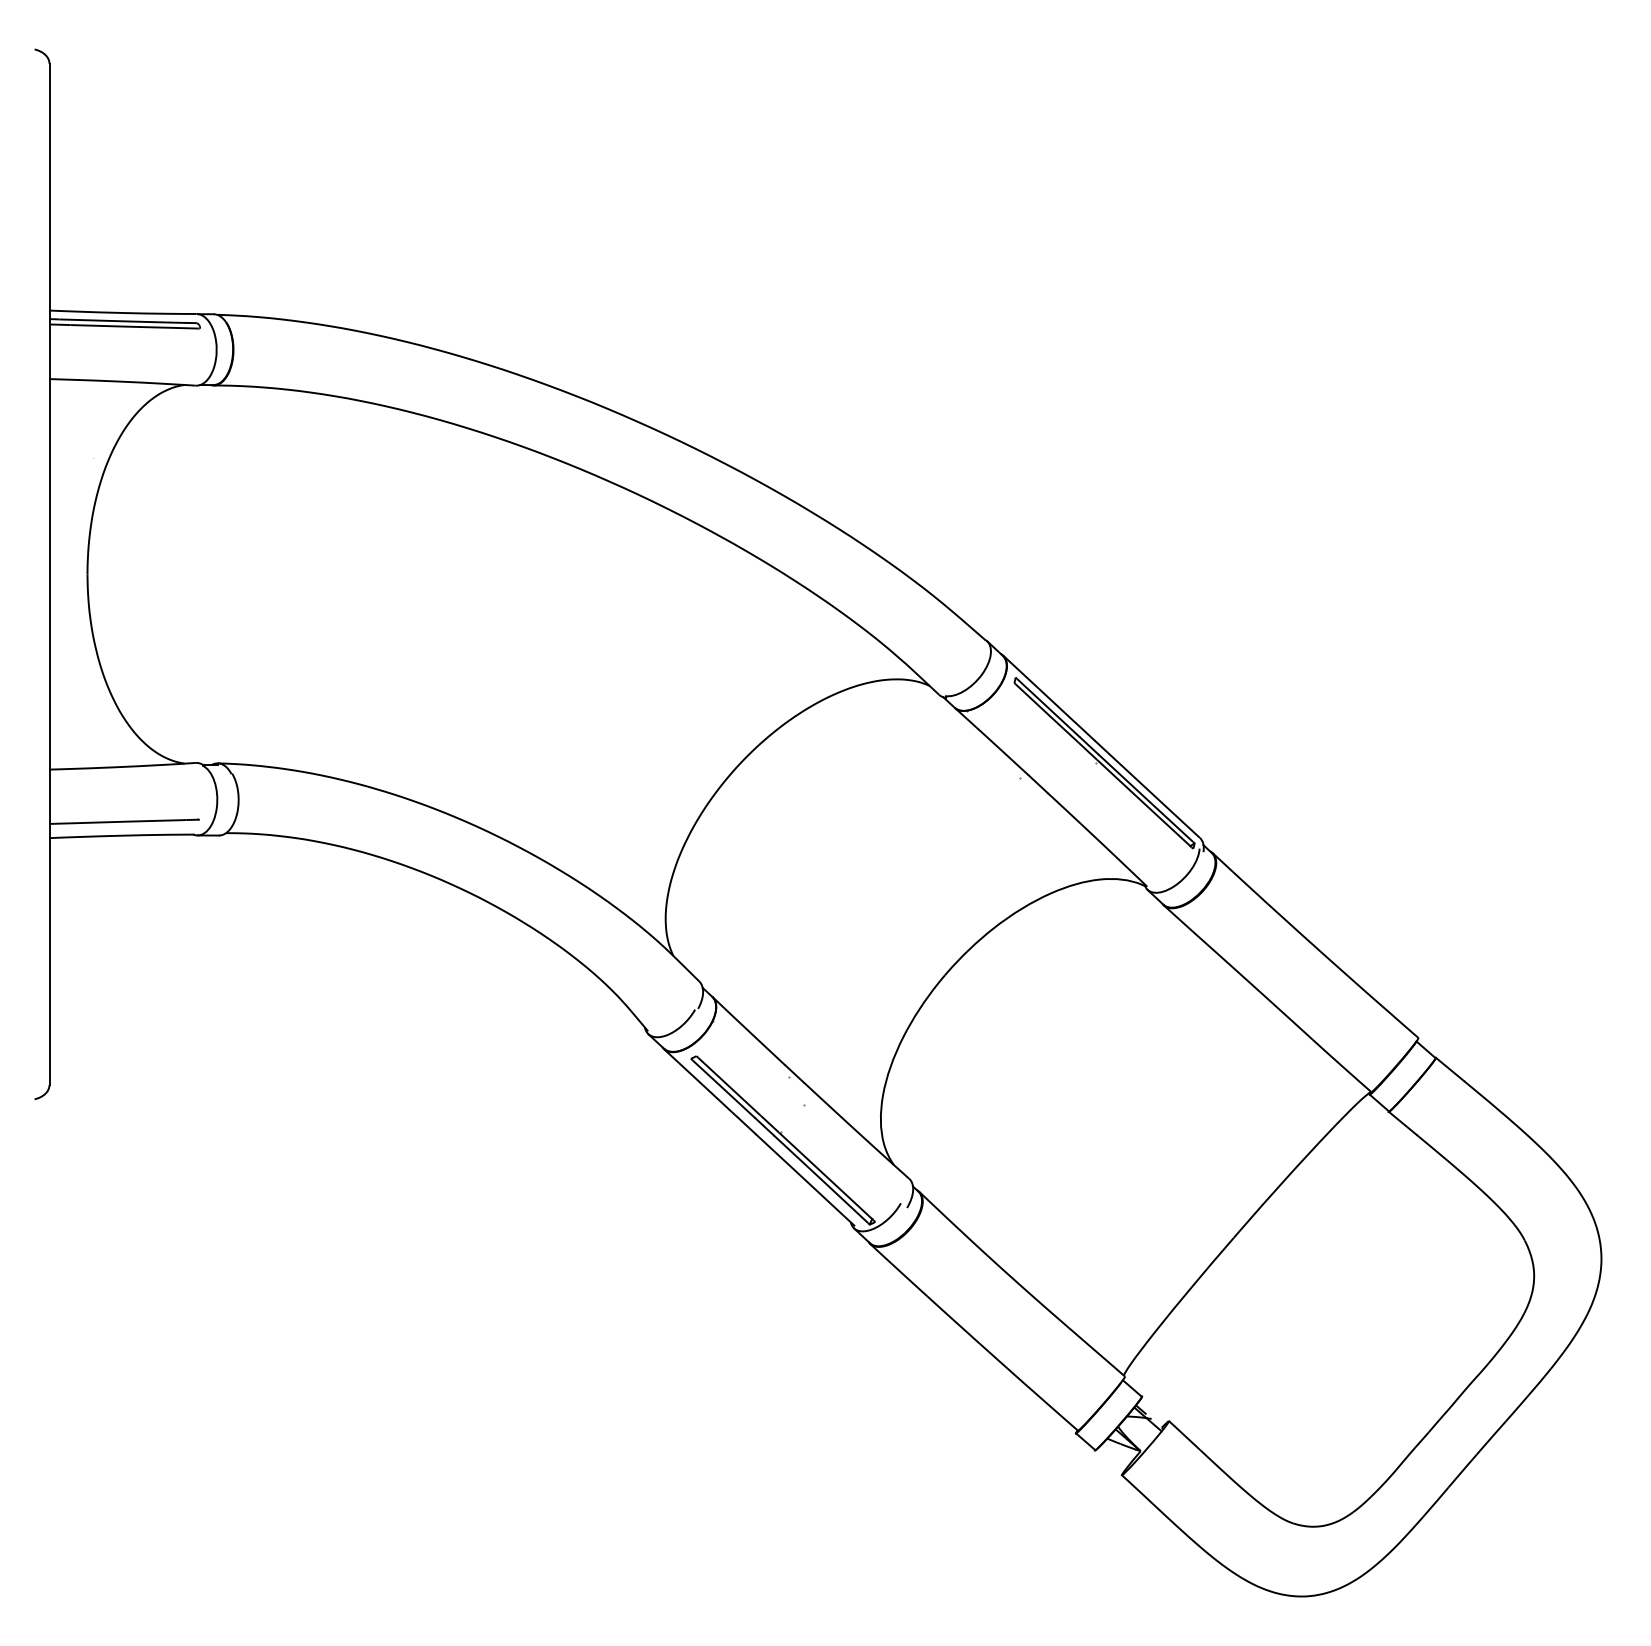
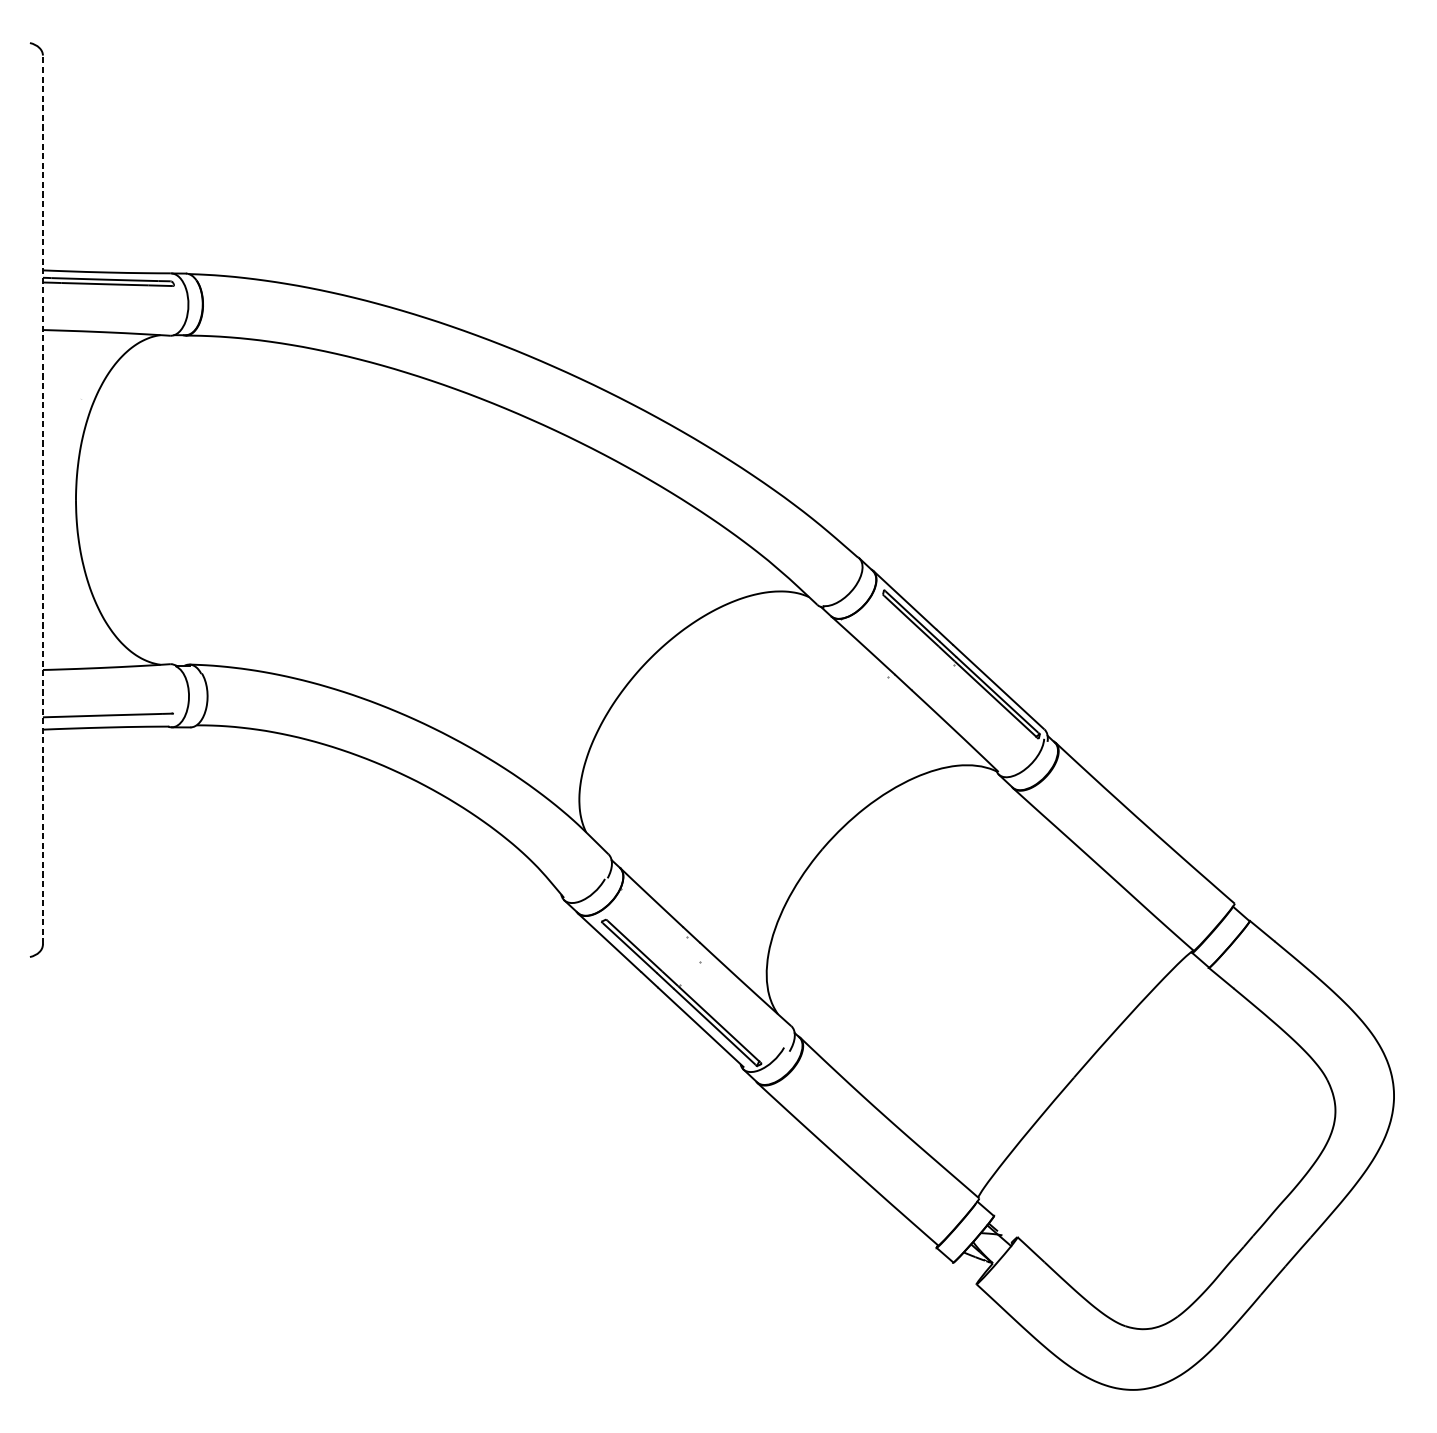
line: (49, 574) -> (42, 500), solid -> dashed

